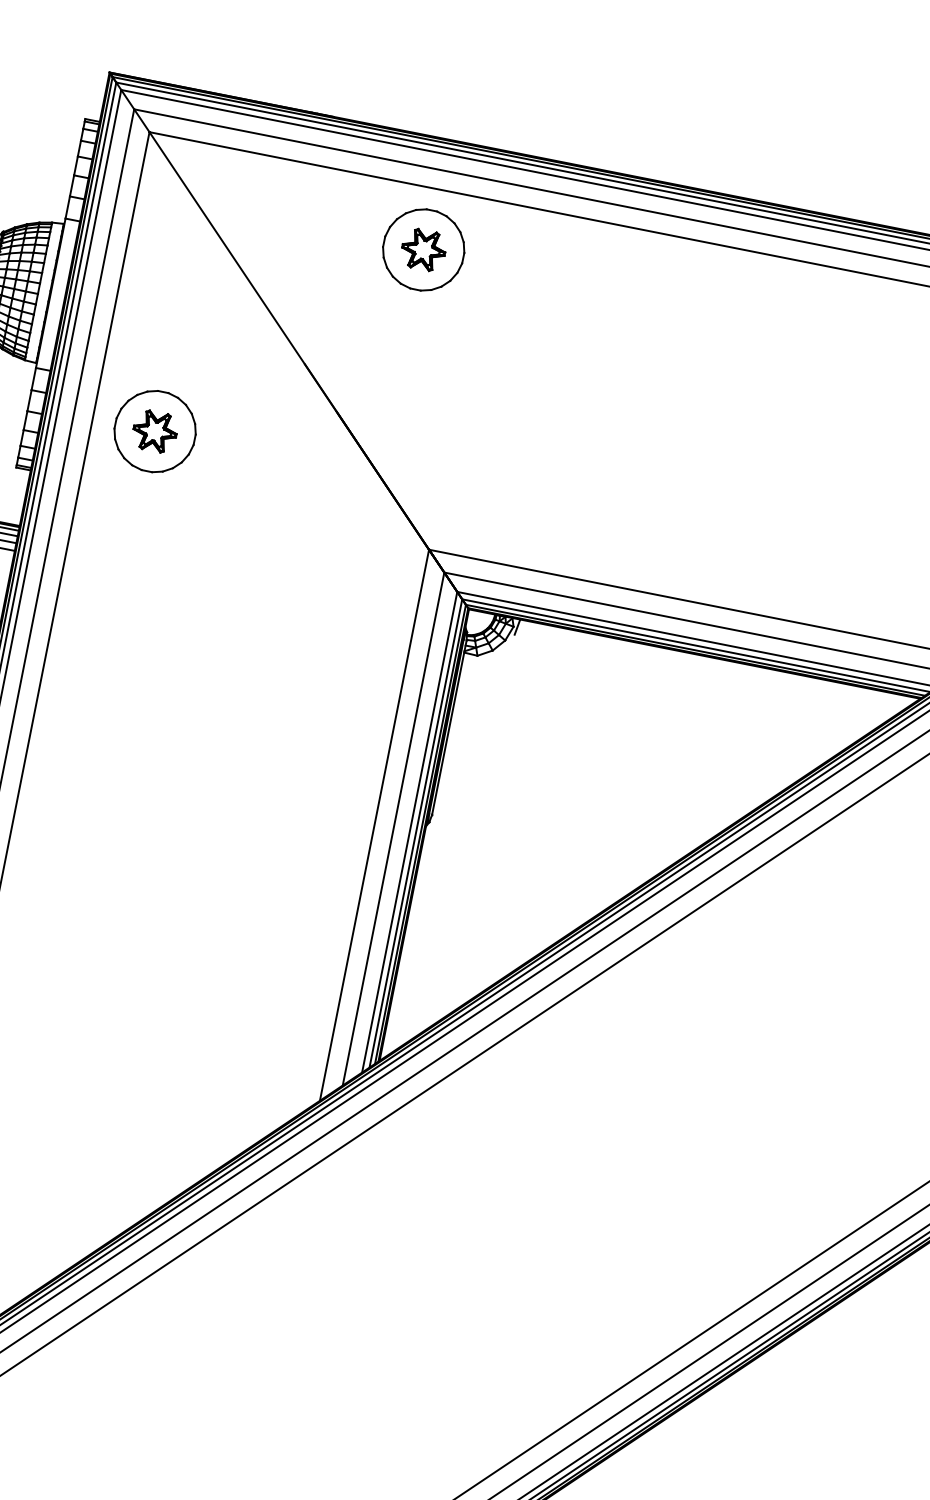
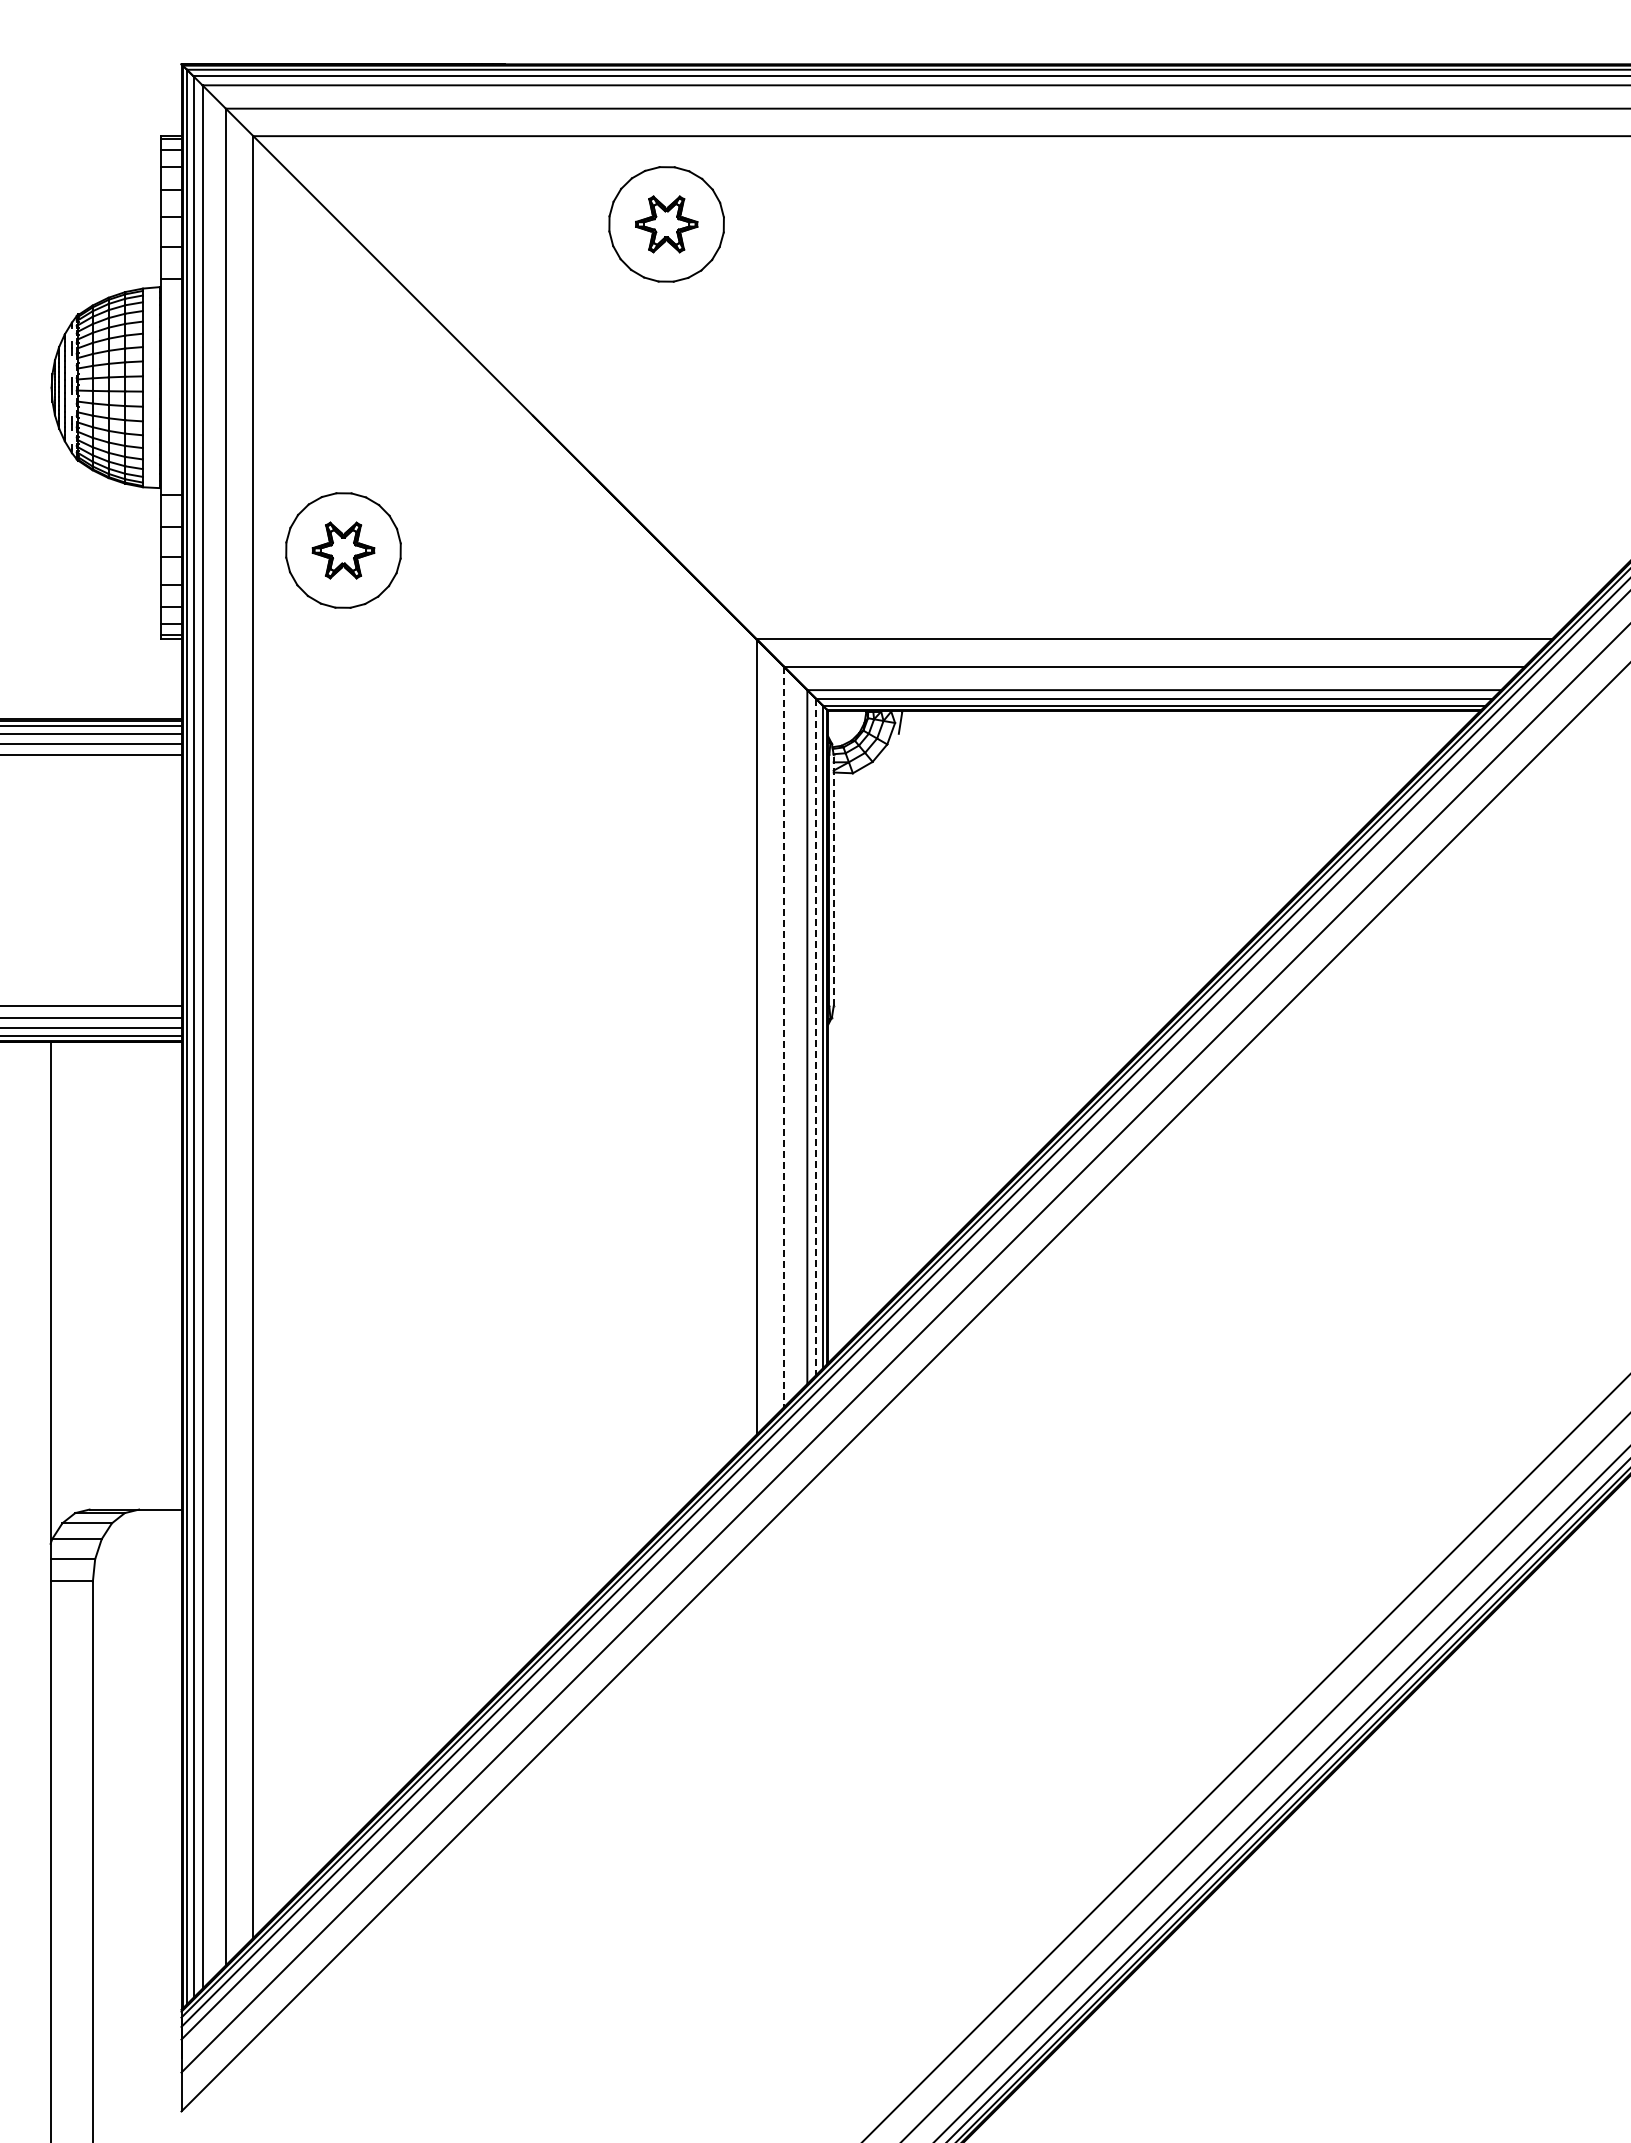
line: (449, 727) -> (833, 880), solid -> dashed
line: (393, 829) -> (784, 1037), solid -> dashed
line: (415, 833) -> (816, 1037), solid -> dashed

